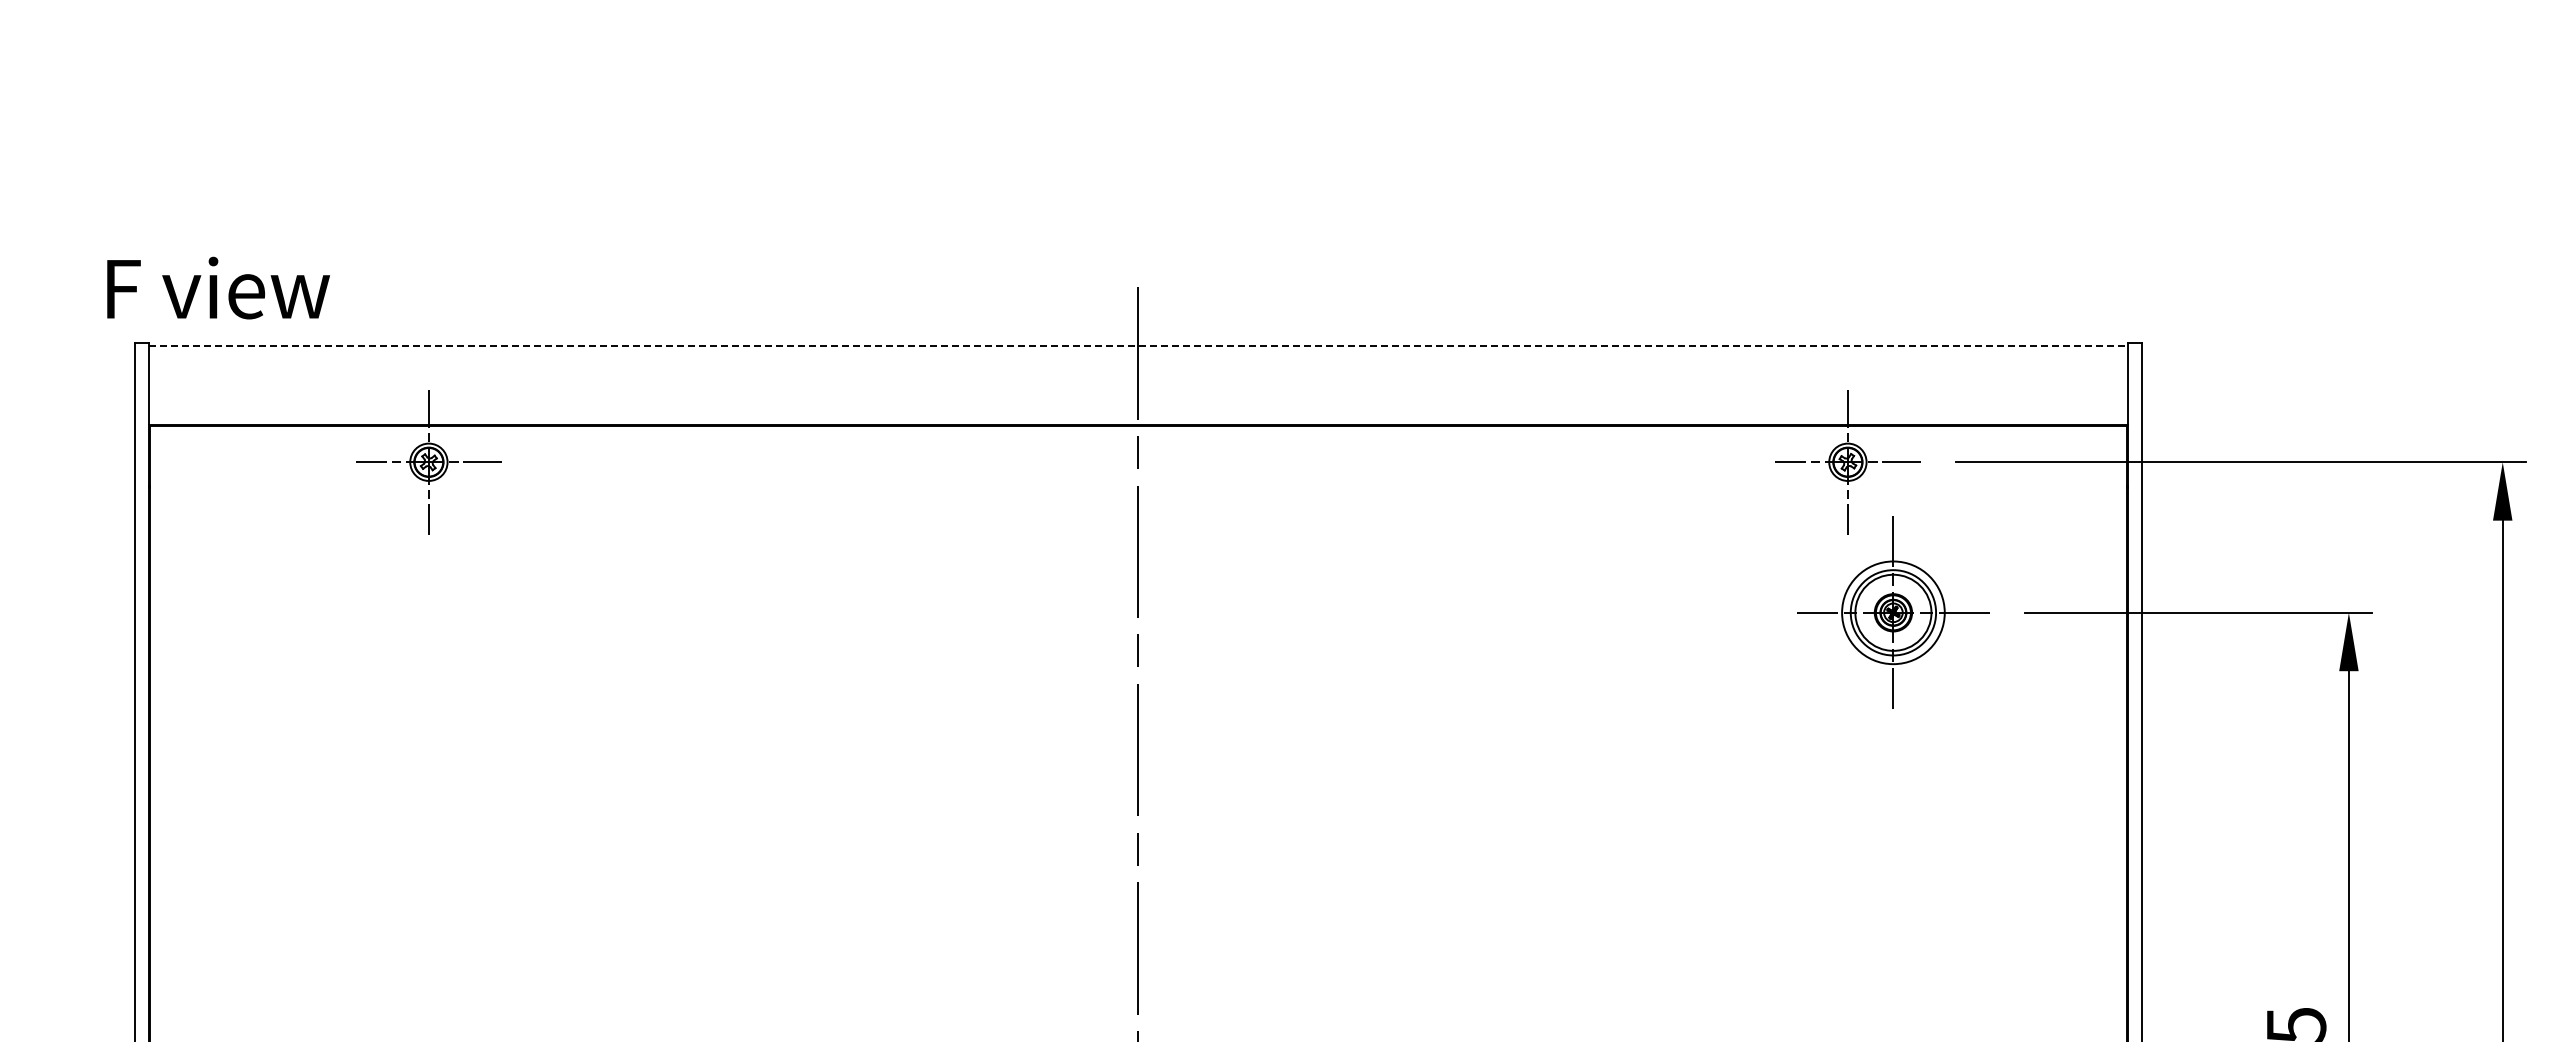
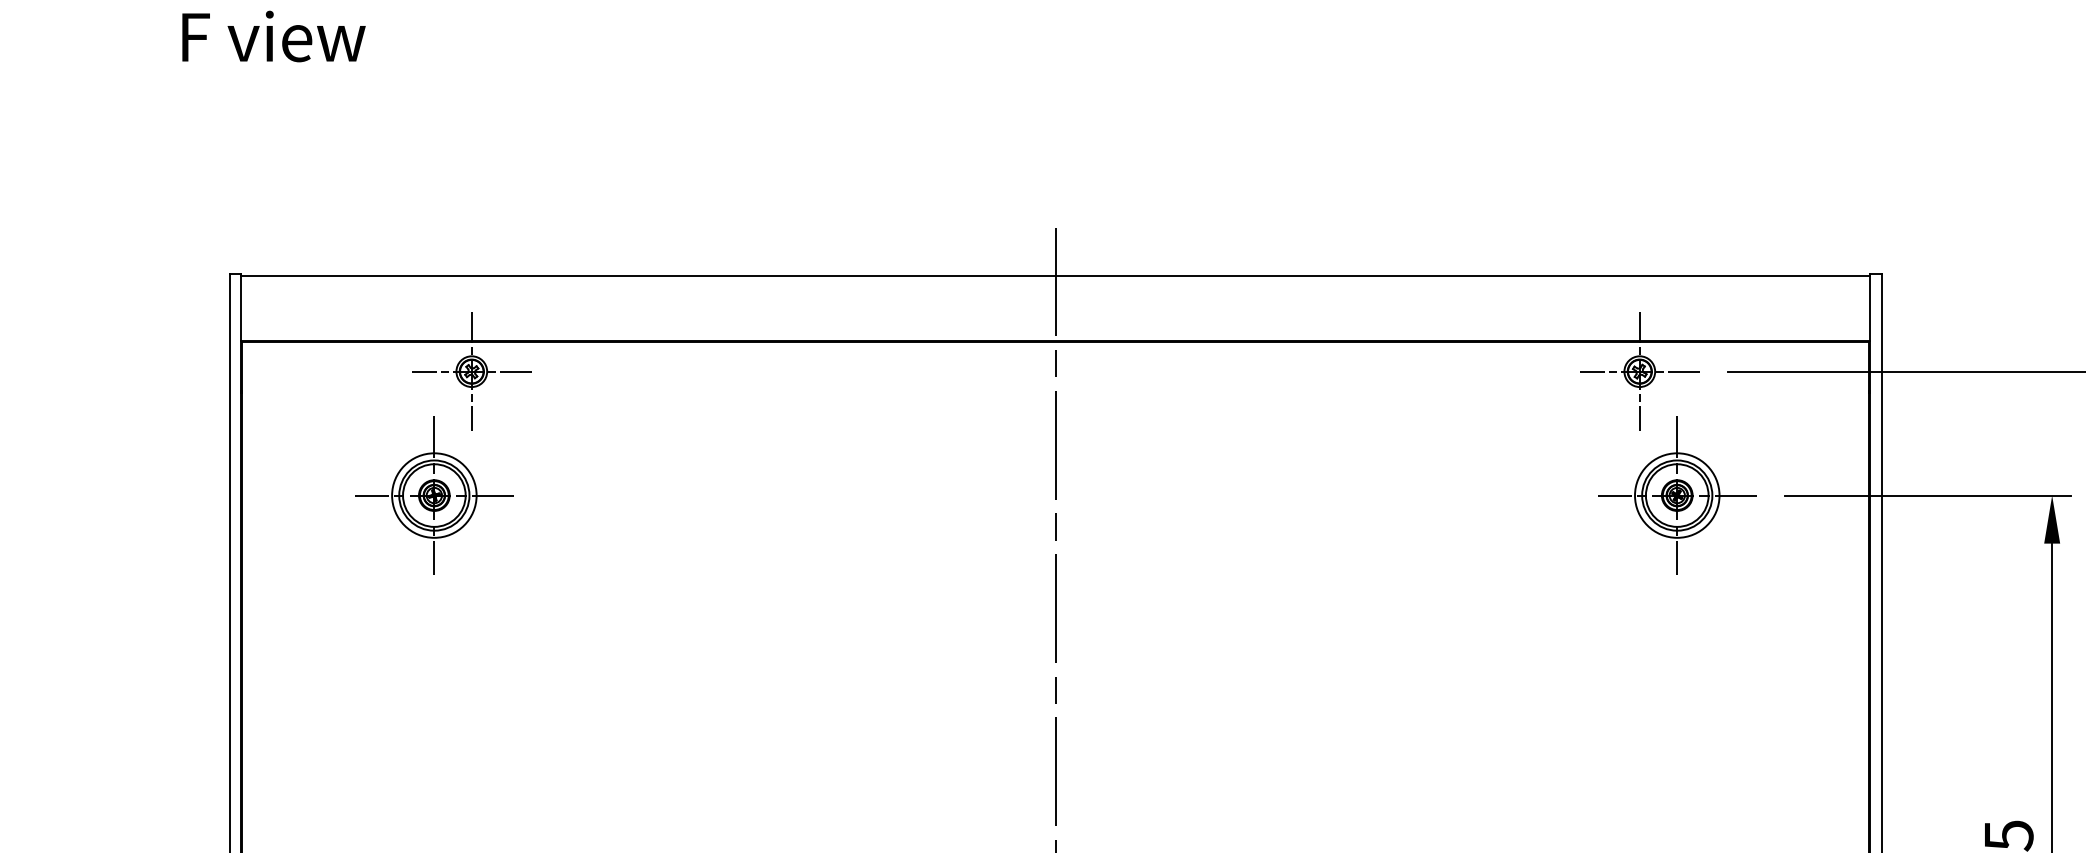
text: (218, 287) -> (273, 36), moved
line: (1138, 345) -> (1055, 275), dashed -> solid
part: (383, 612) -> (434, 495), added

